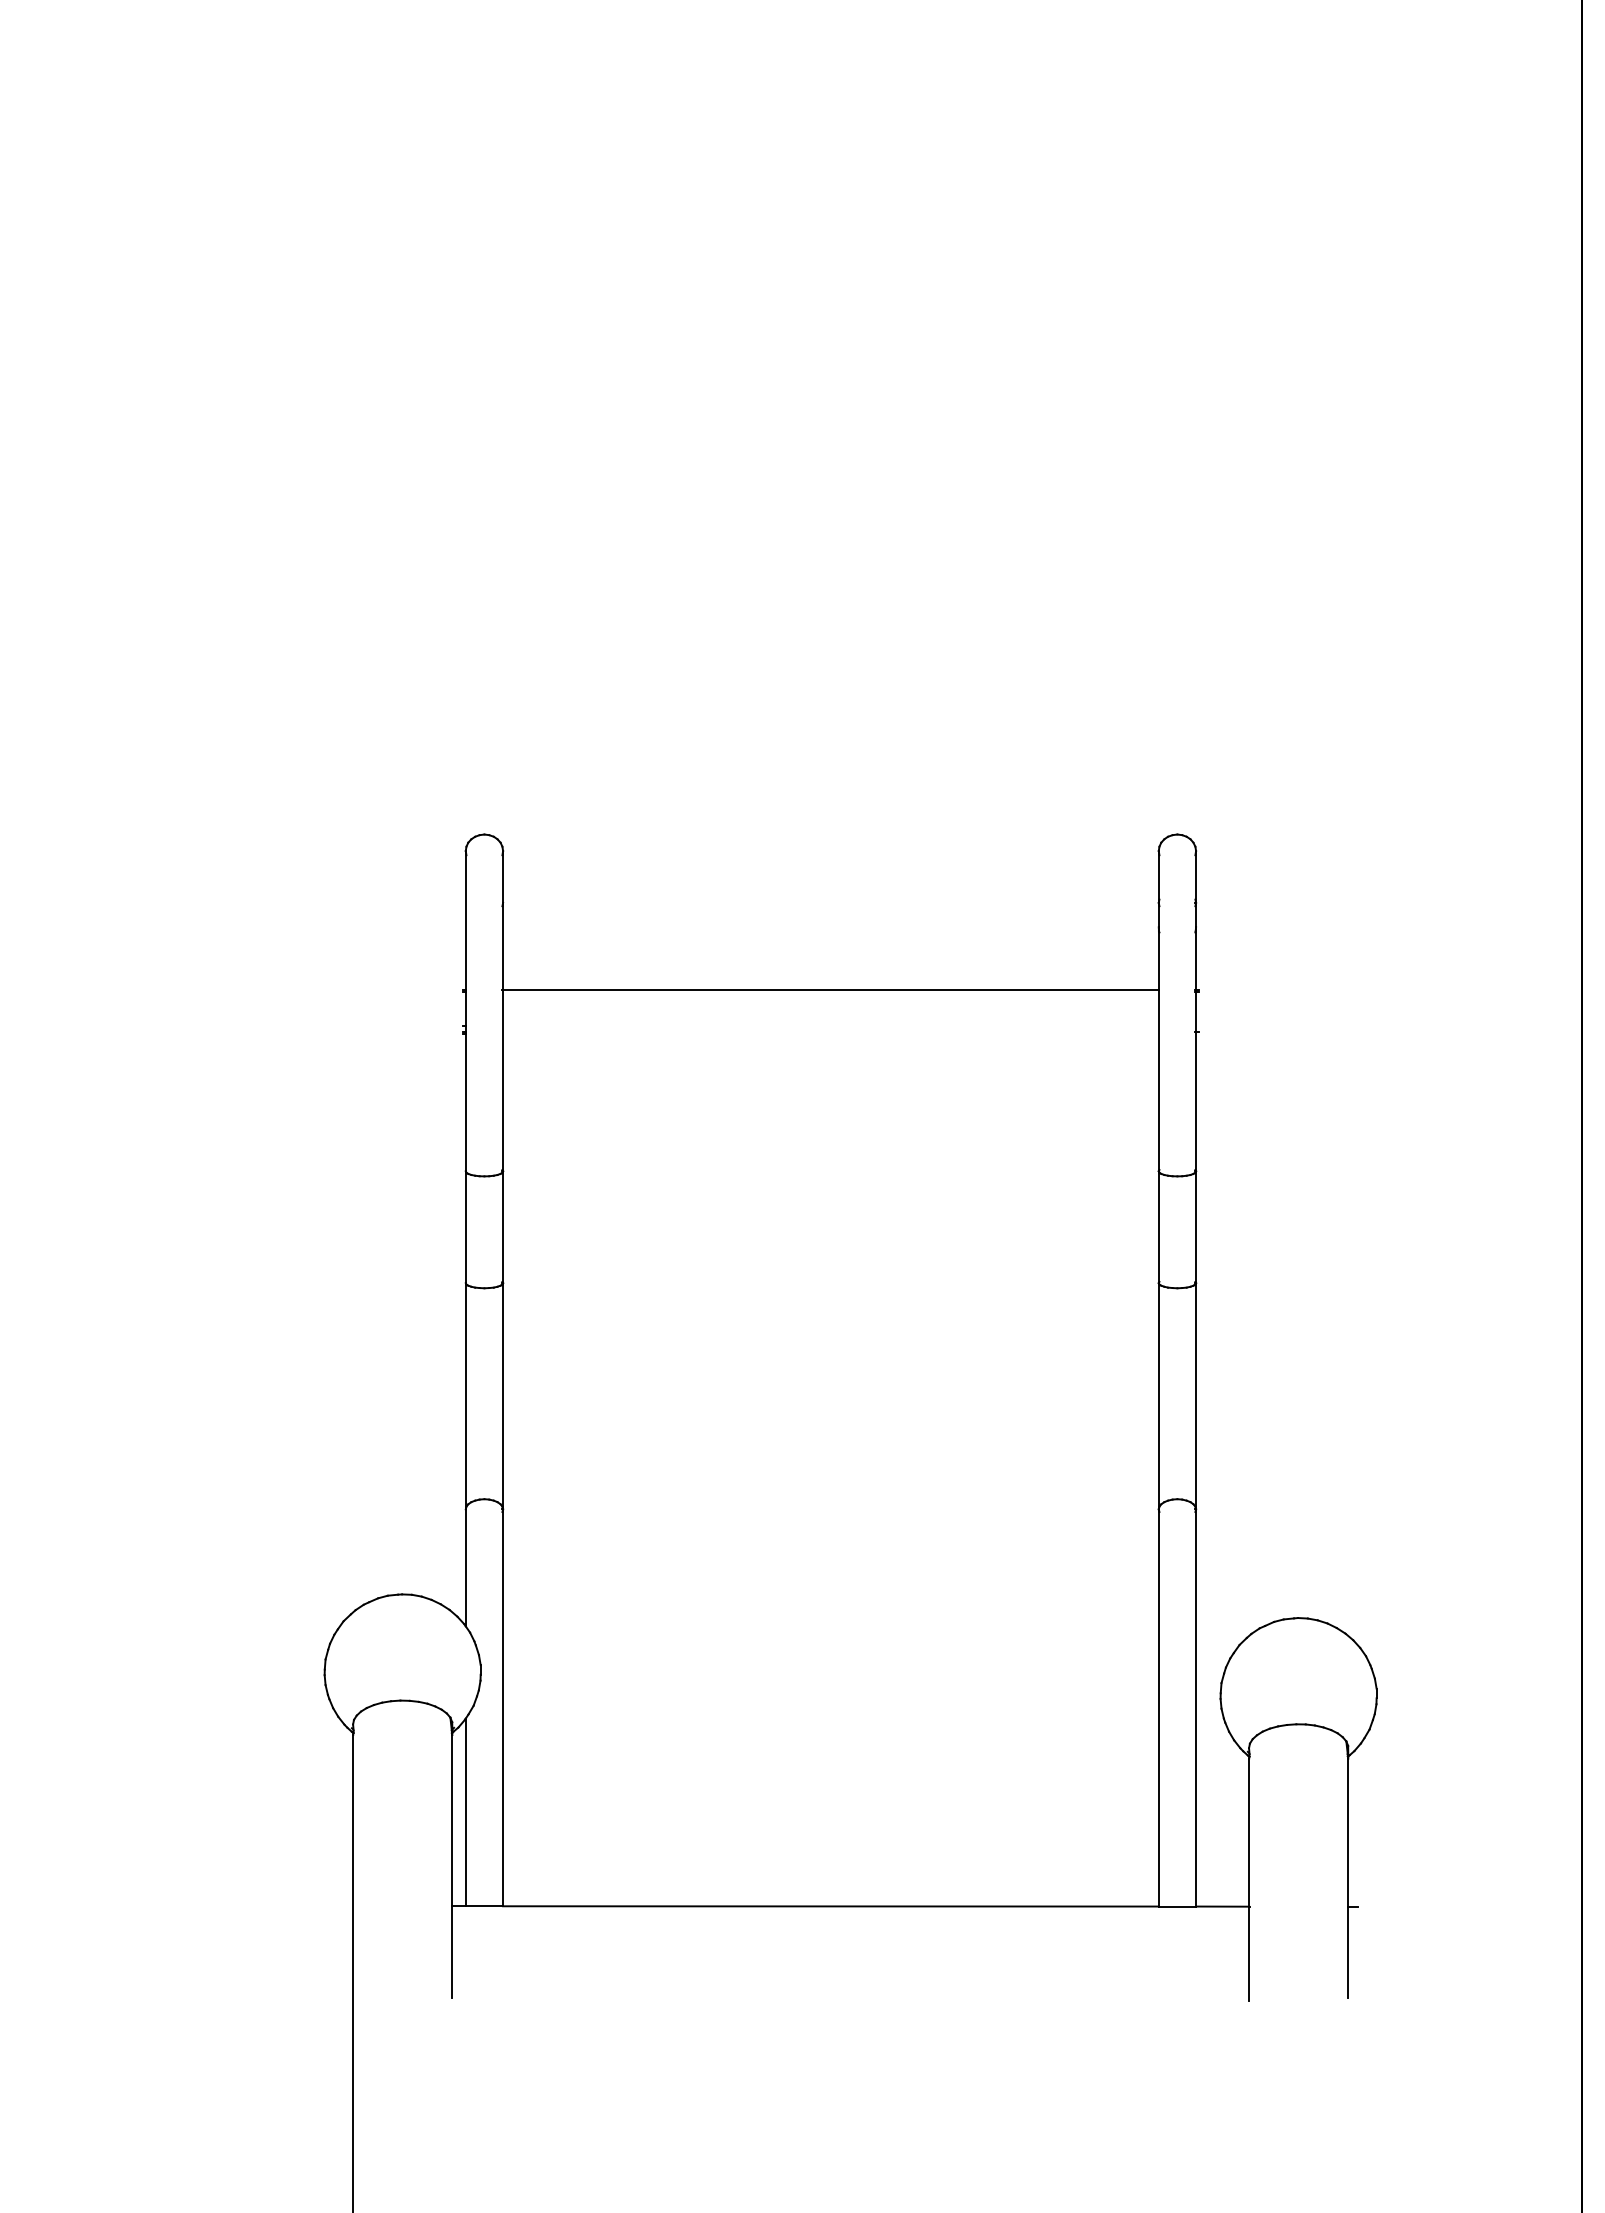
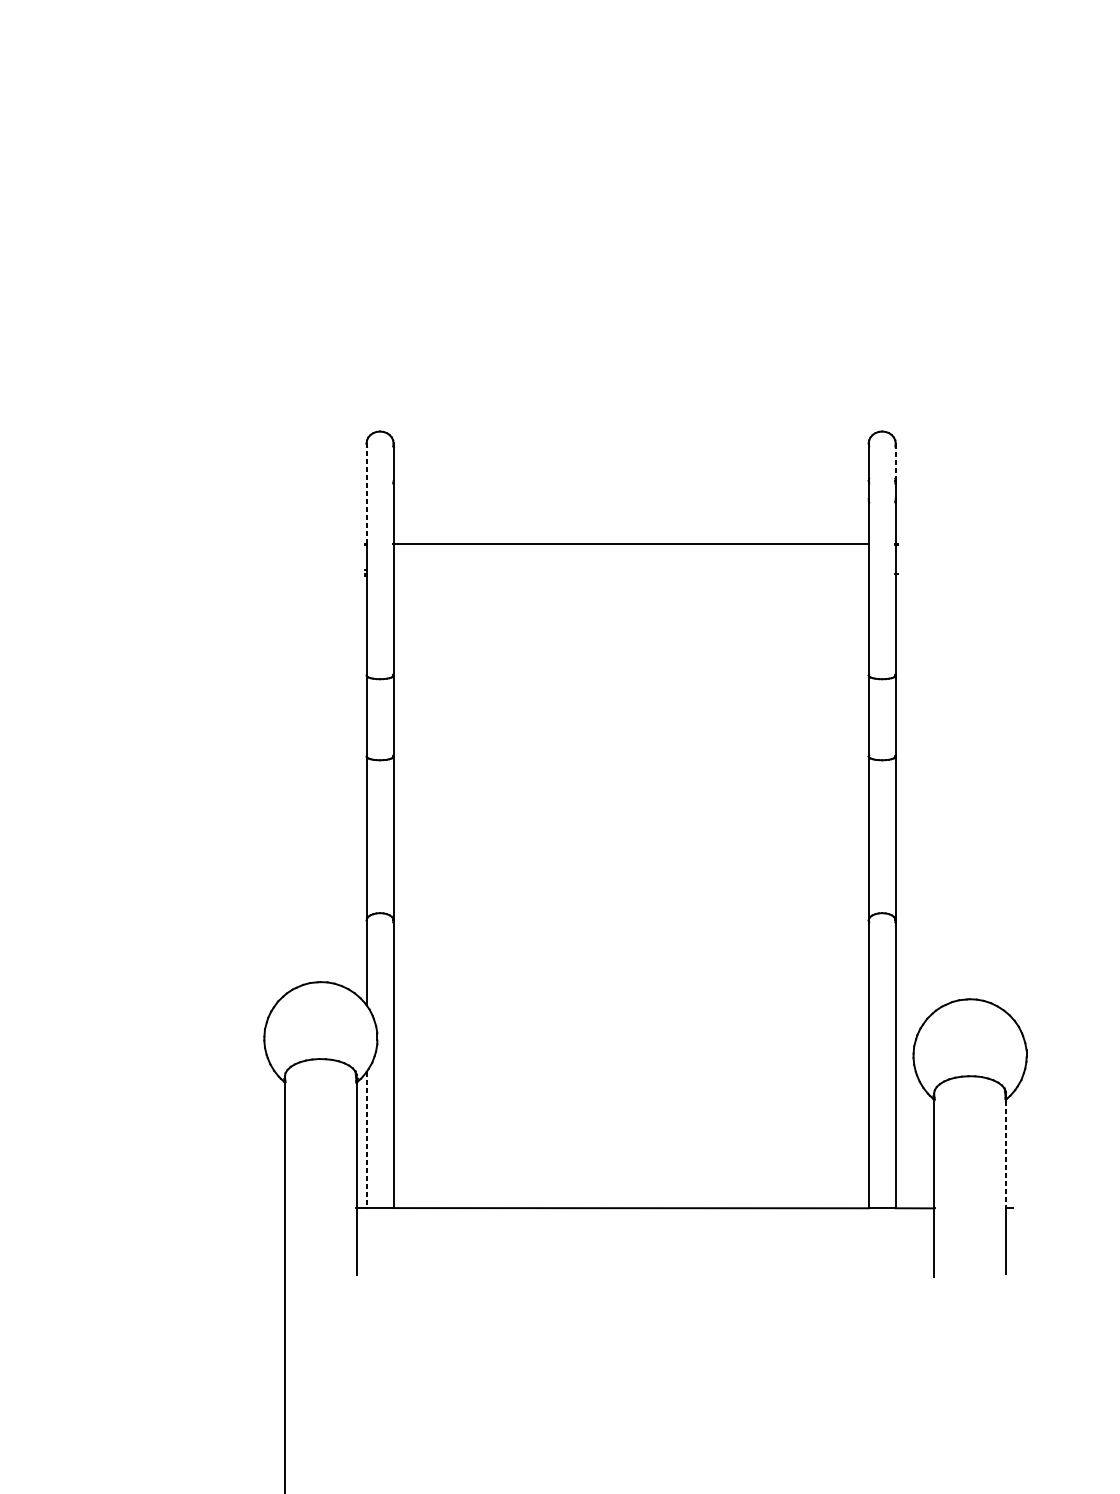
line: (1196, 876) -> (896, 461), solid -> dashed
line: (465, 919) -> (366, 493), solid -> dashed
line: (465, 1812) -> (366, 1140), solid -> dashed
line: (1348, 1833) -> (1006, 1155), solid -> dashed

